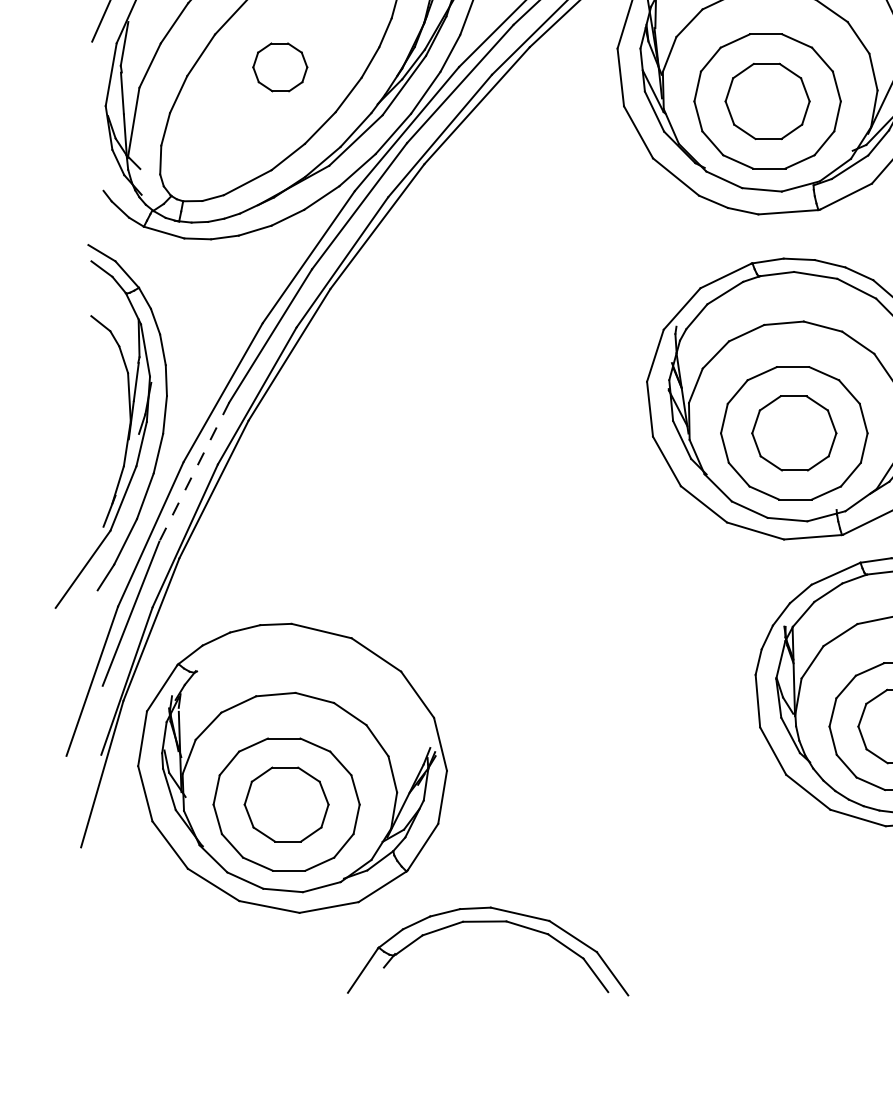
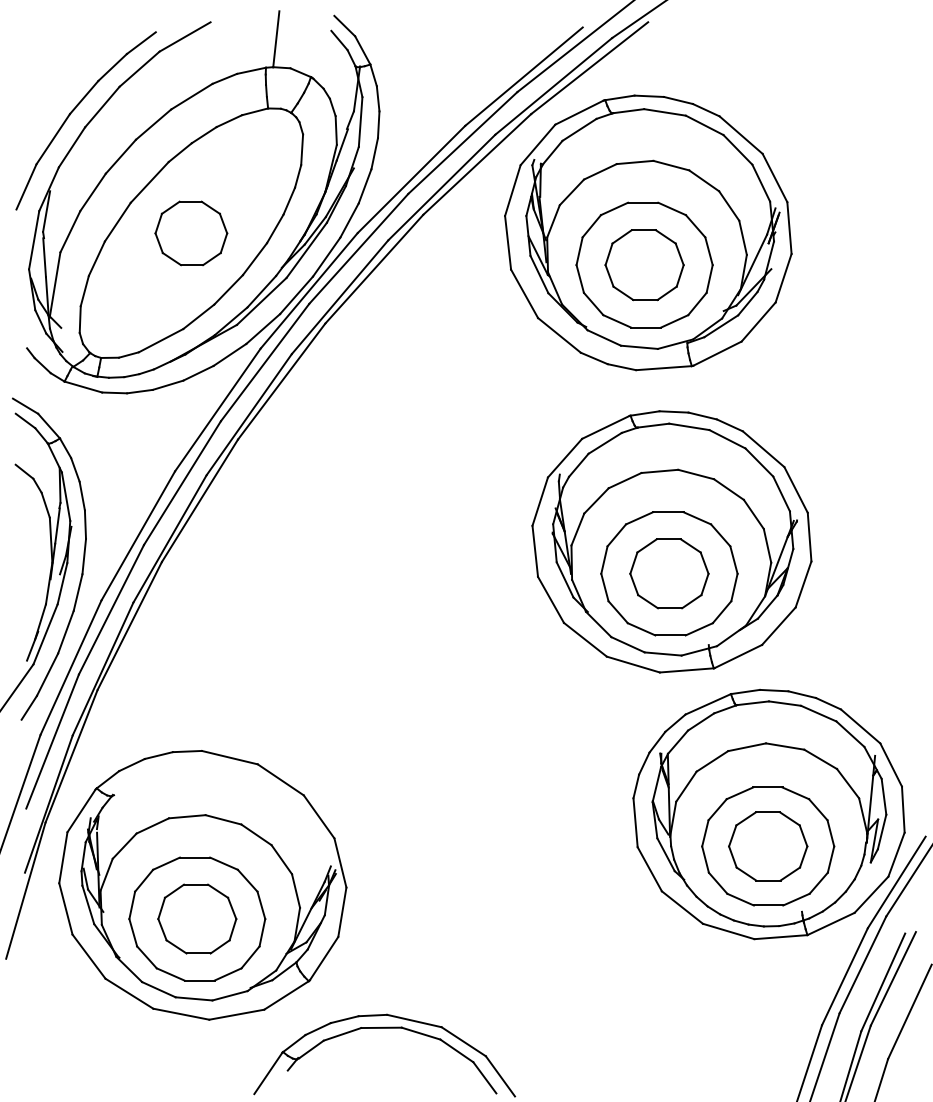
part: (280, 67) -> (191, 233), size x1.43
line: (194, 472) -> (111, 610), dashed -> solid

